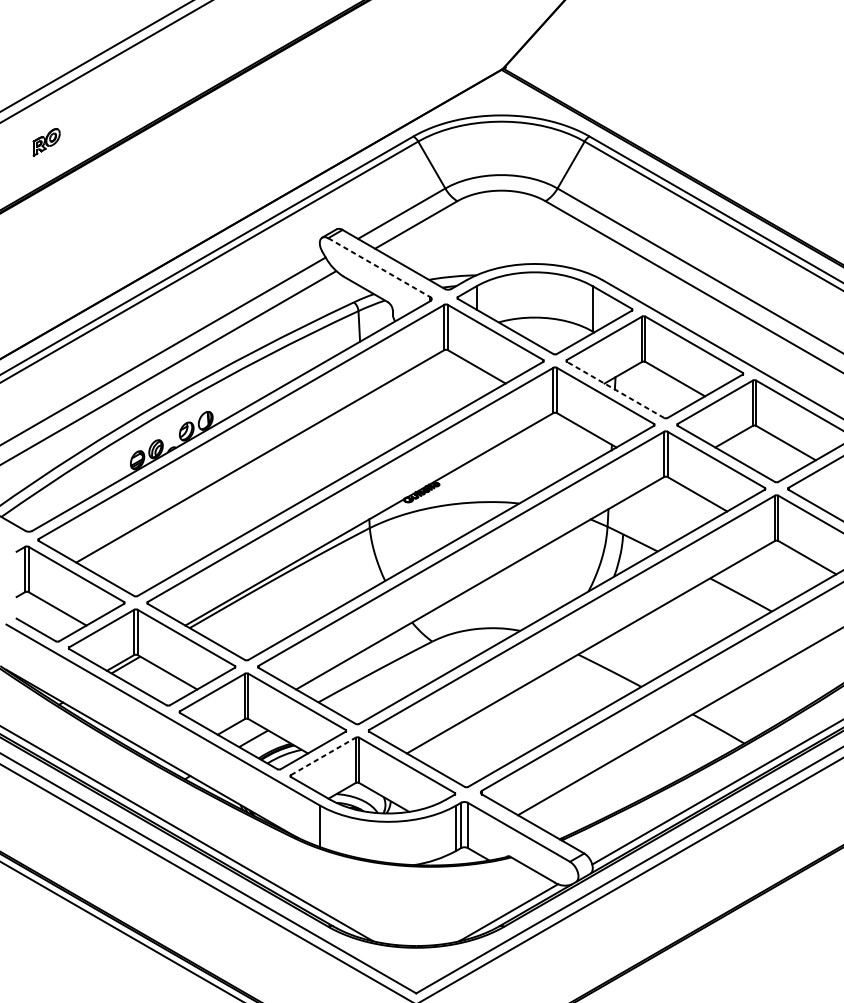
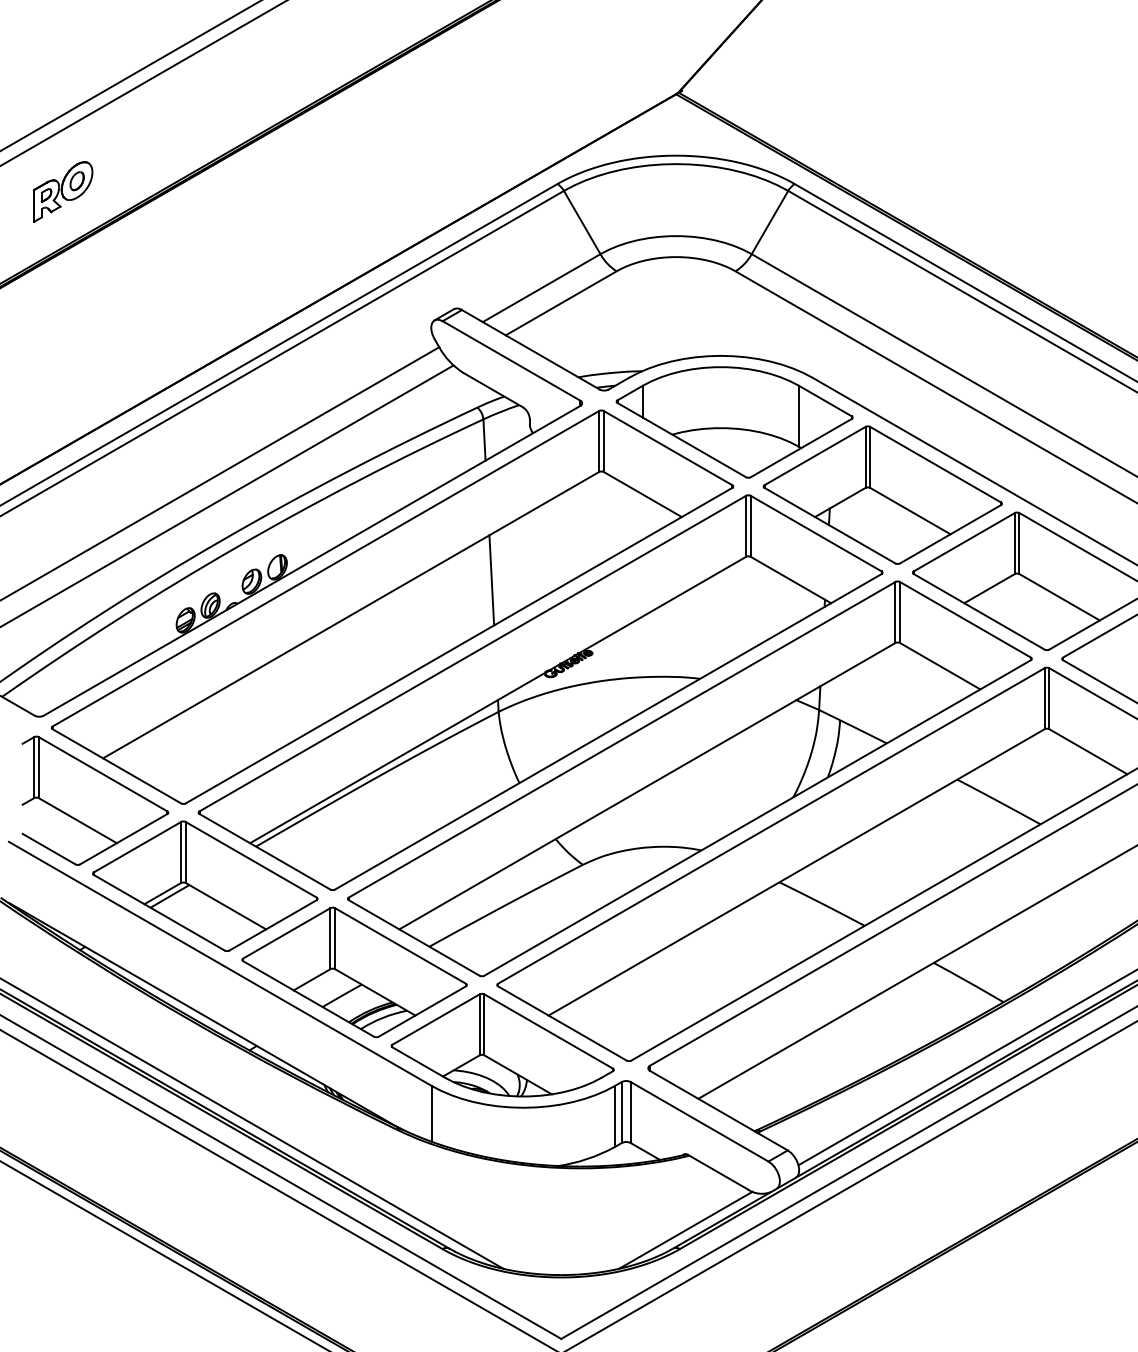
part: (46, 142) -> (63, 191), size x1.67
line: (379, 268) -> (511, 361), dashed -> solid
line: (615, 389) -> (829, 525), dashed -> solid
line: (364, 430) -> (491, 580), added
line: (323, 756) -> (436, 1019), dashed -> solid

